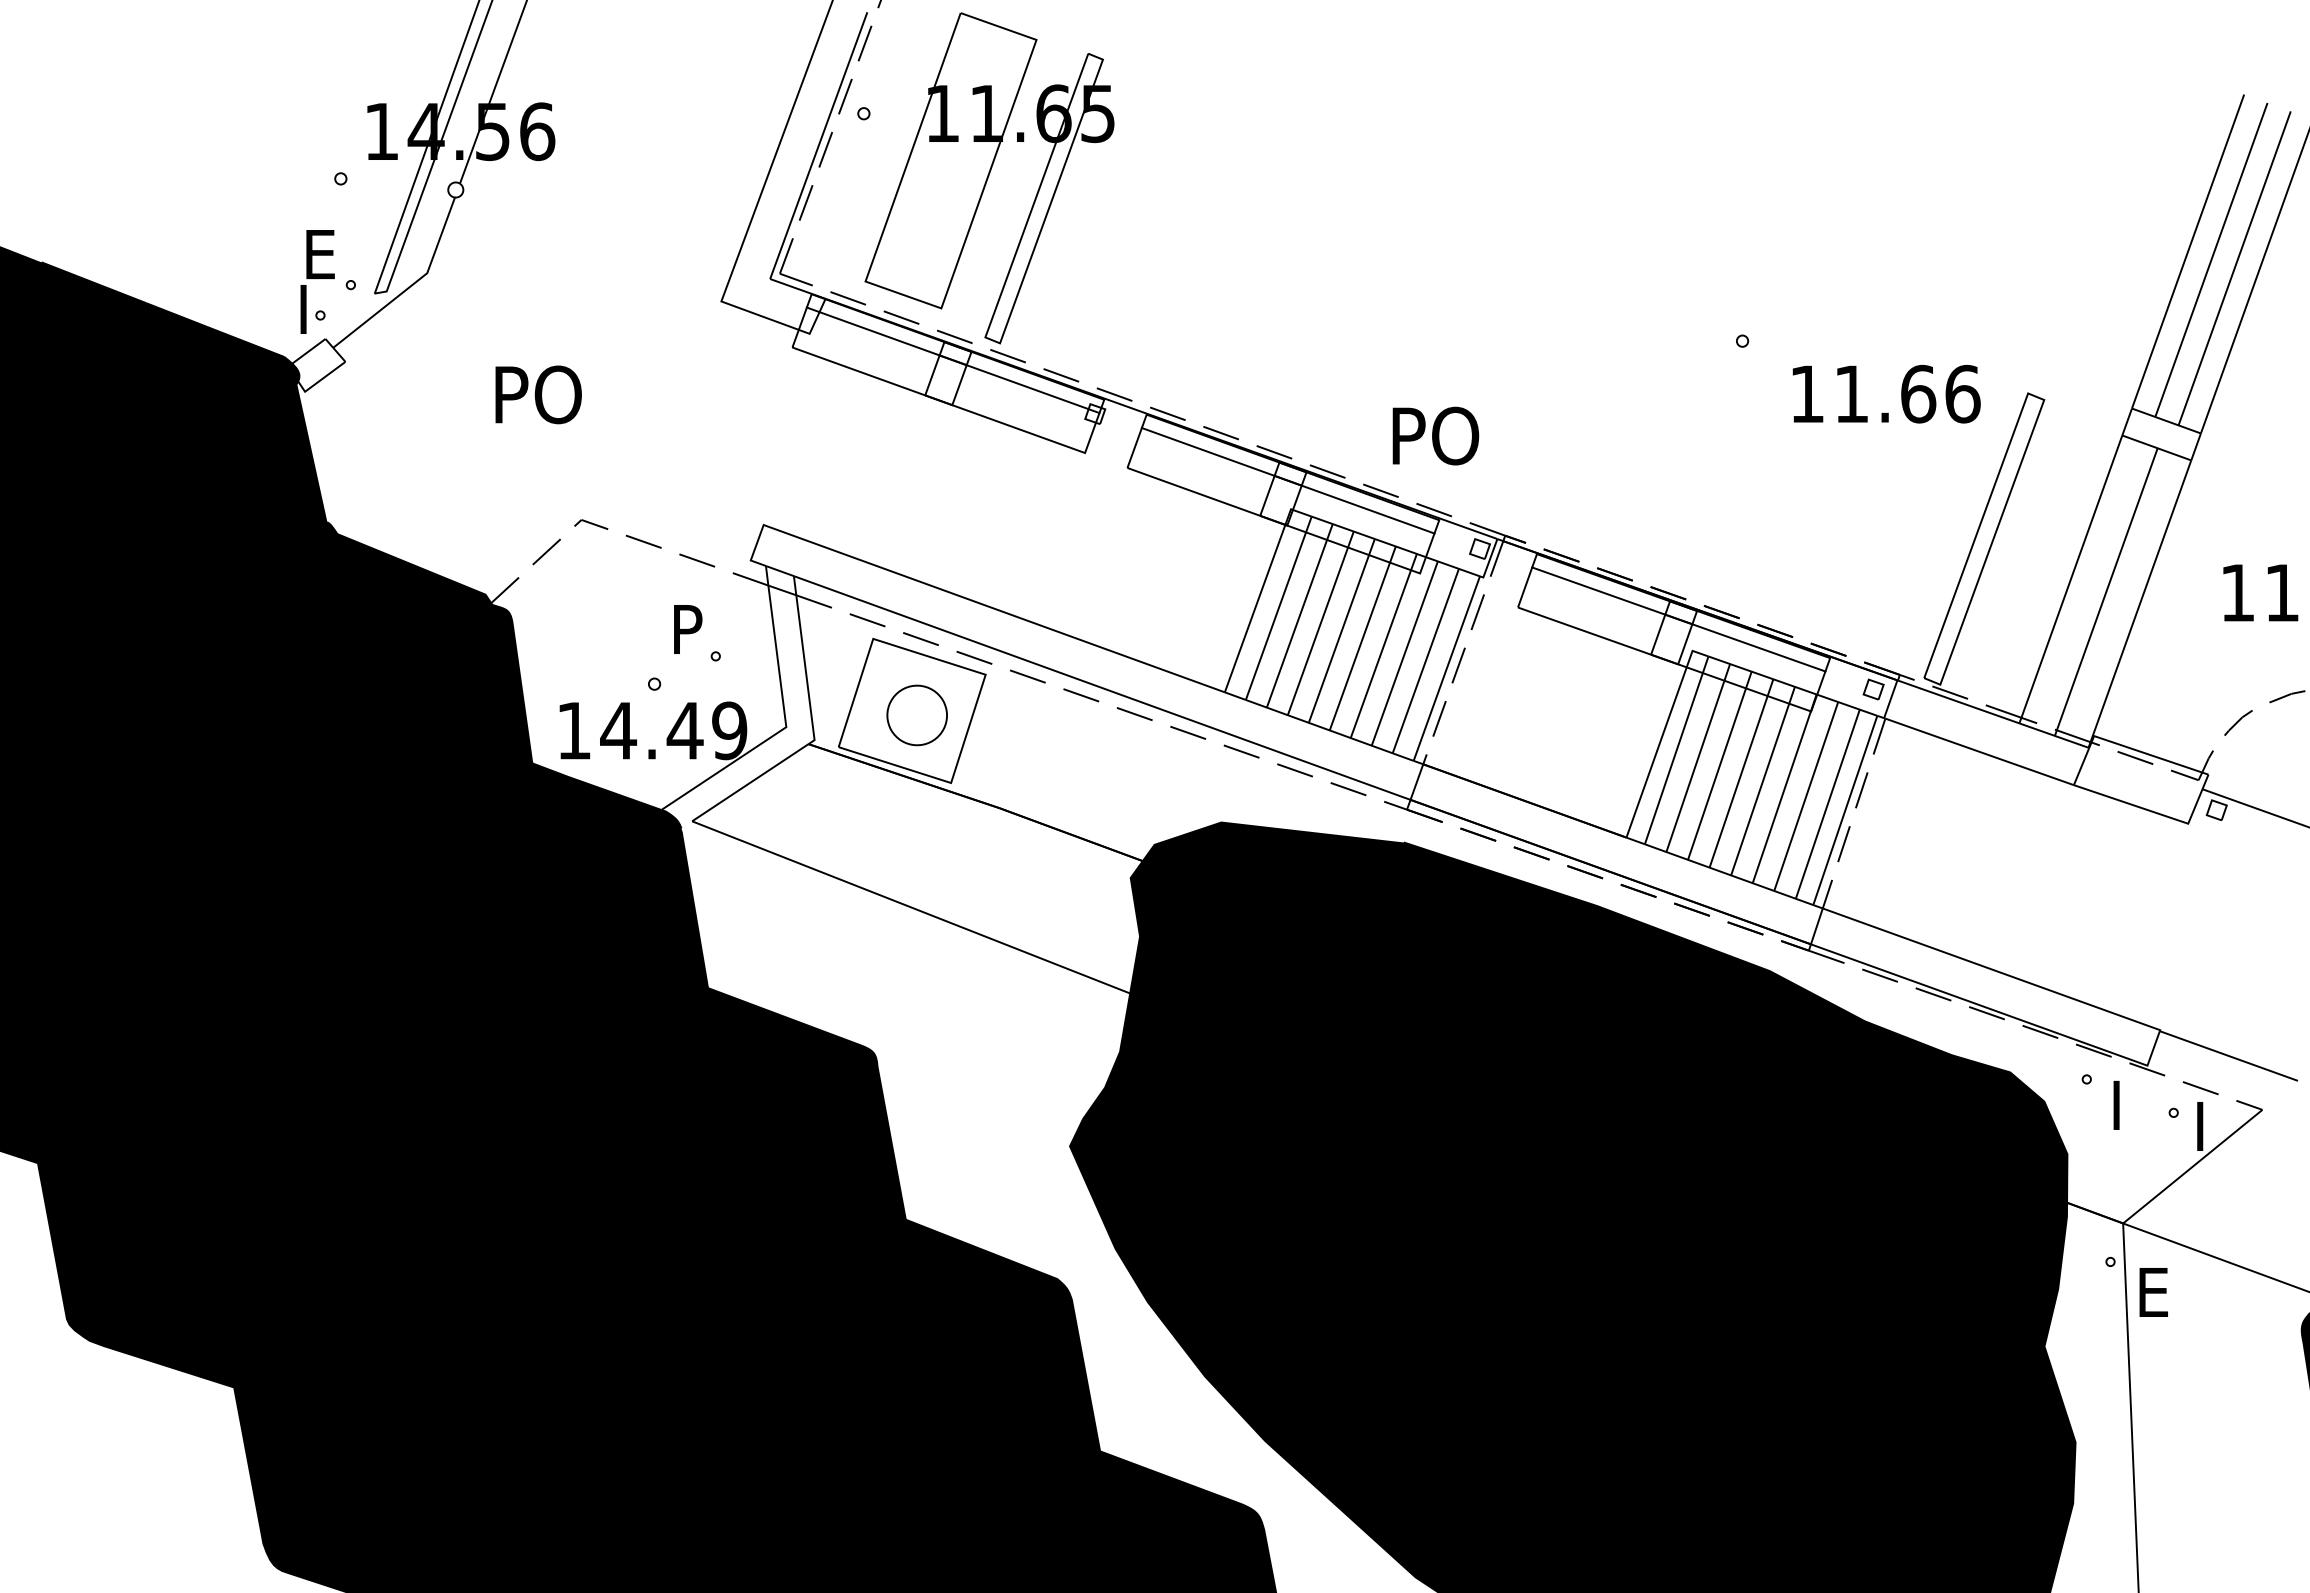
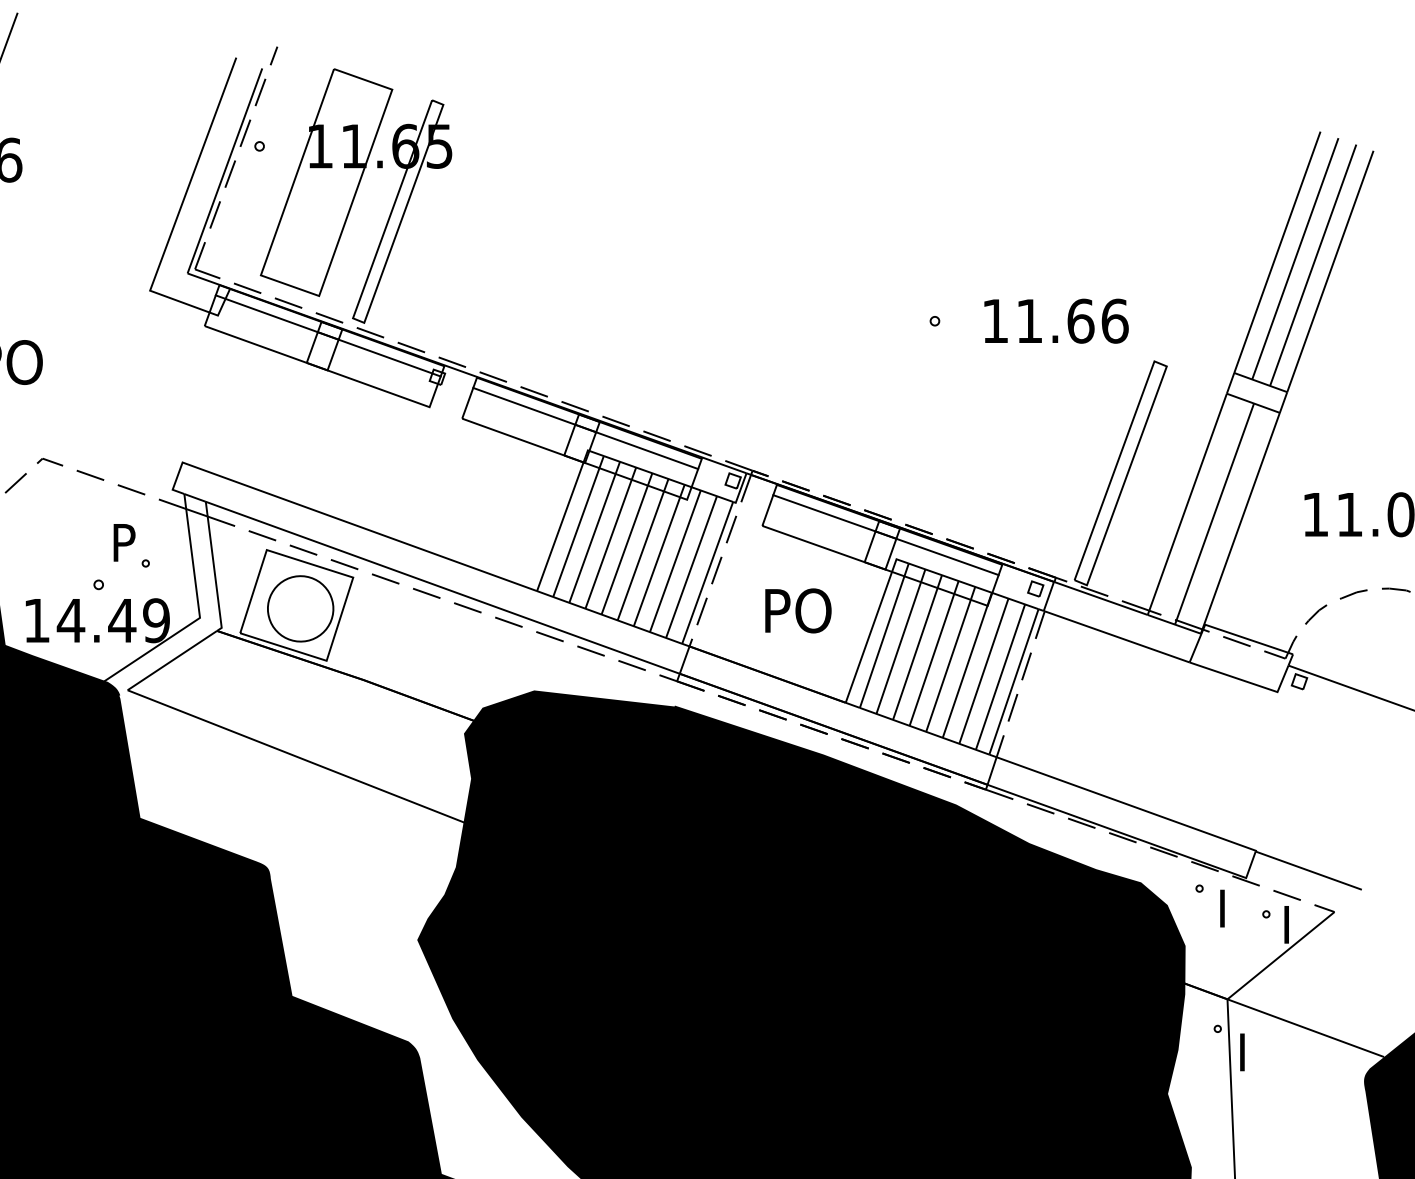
text: (1886, 393) -> (1056, 320), moved
text: (1435, 435) -> (798, 610), moved
part: (916, 715) -> (300, 608), size x1.43
text: (2156, 1292) -> (1253, 1052), E -> I

